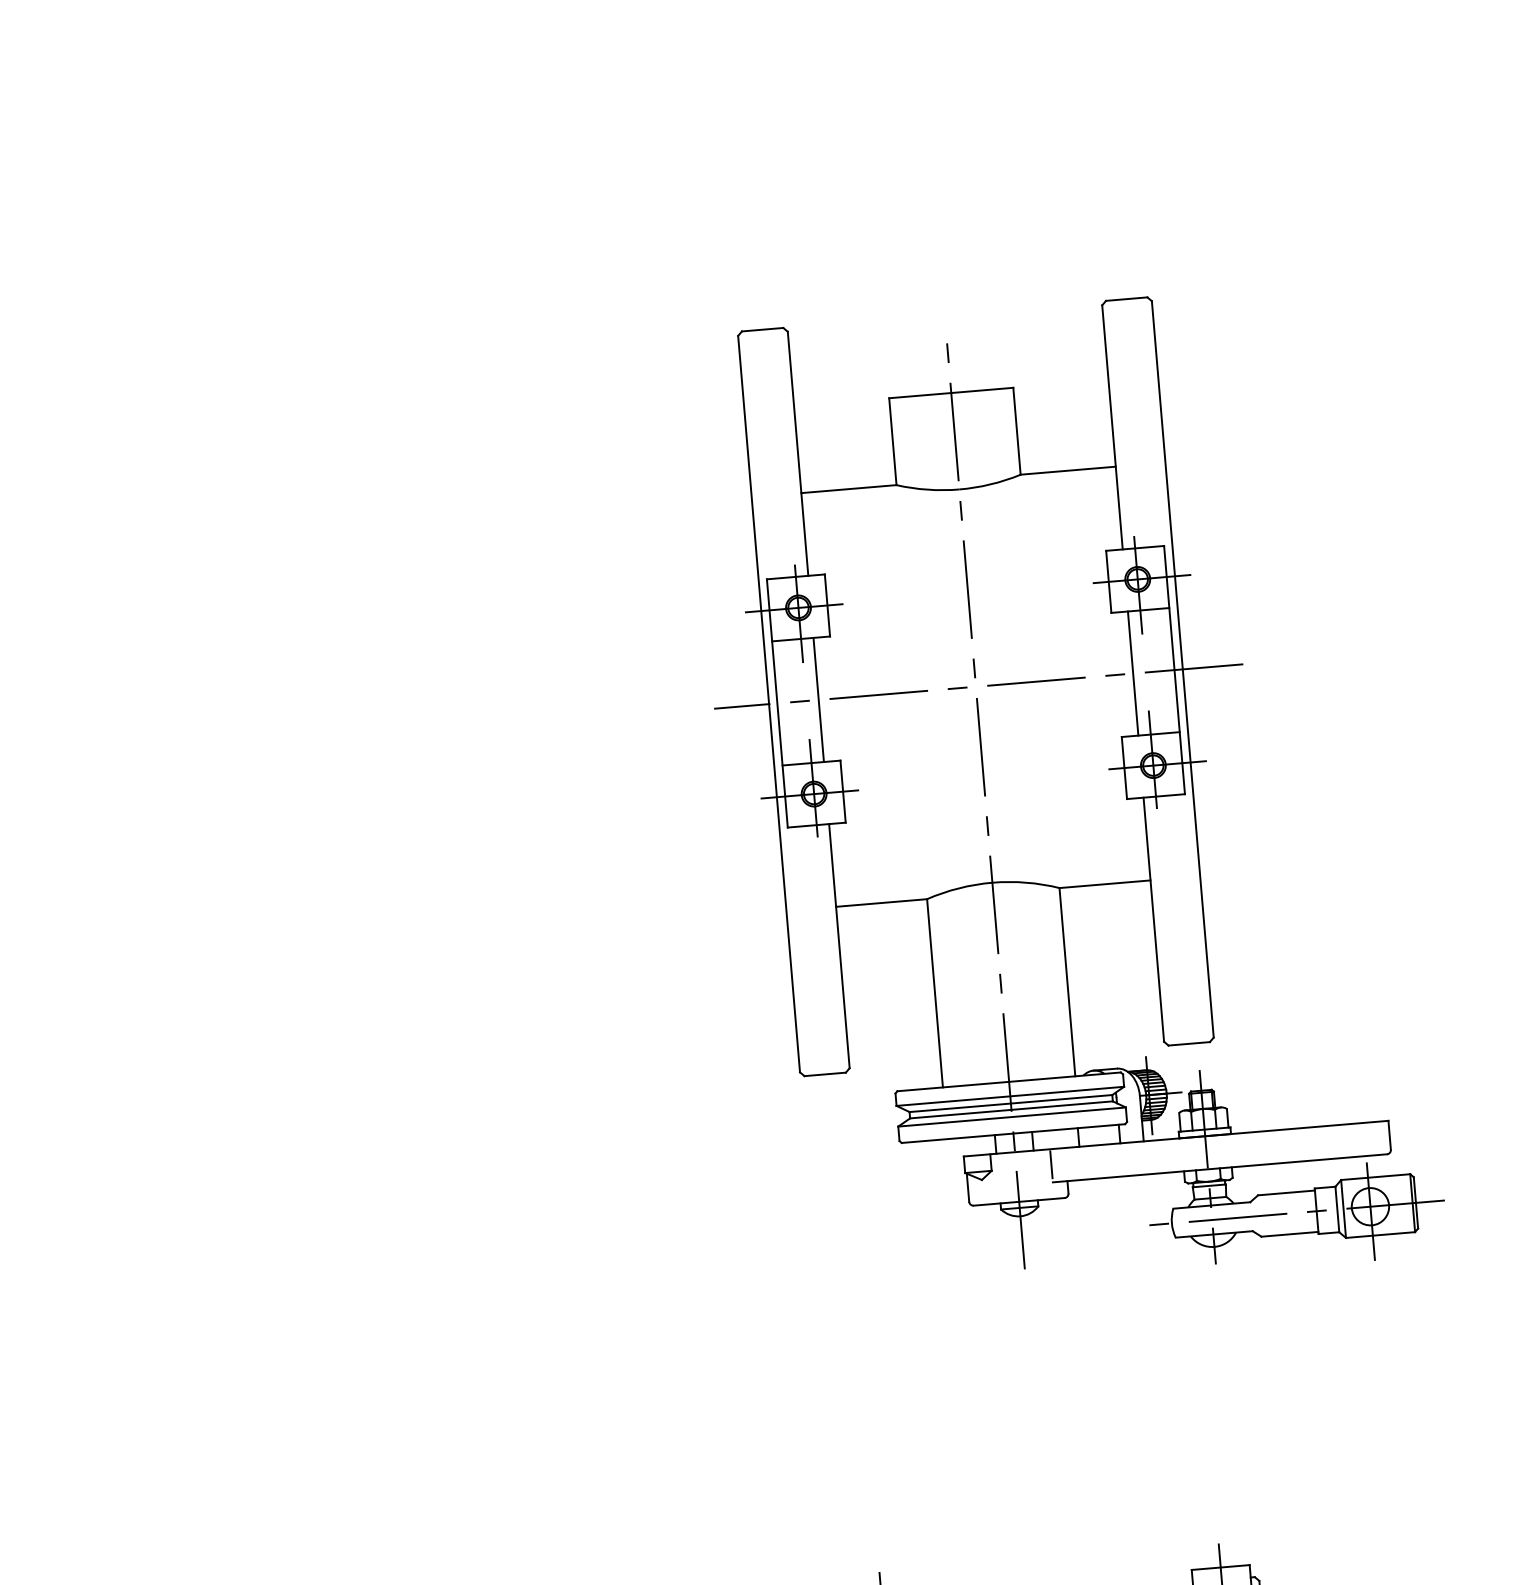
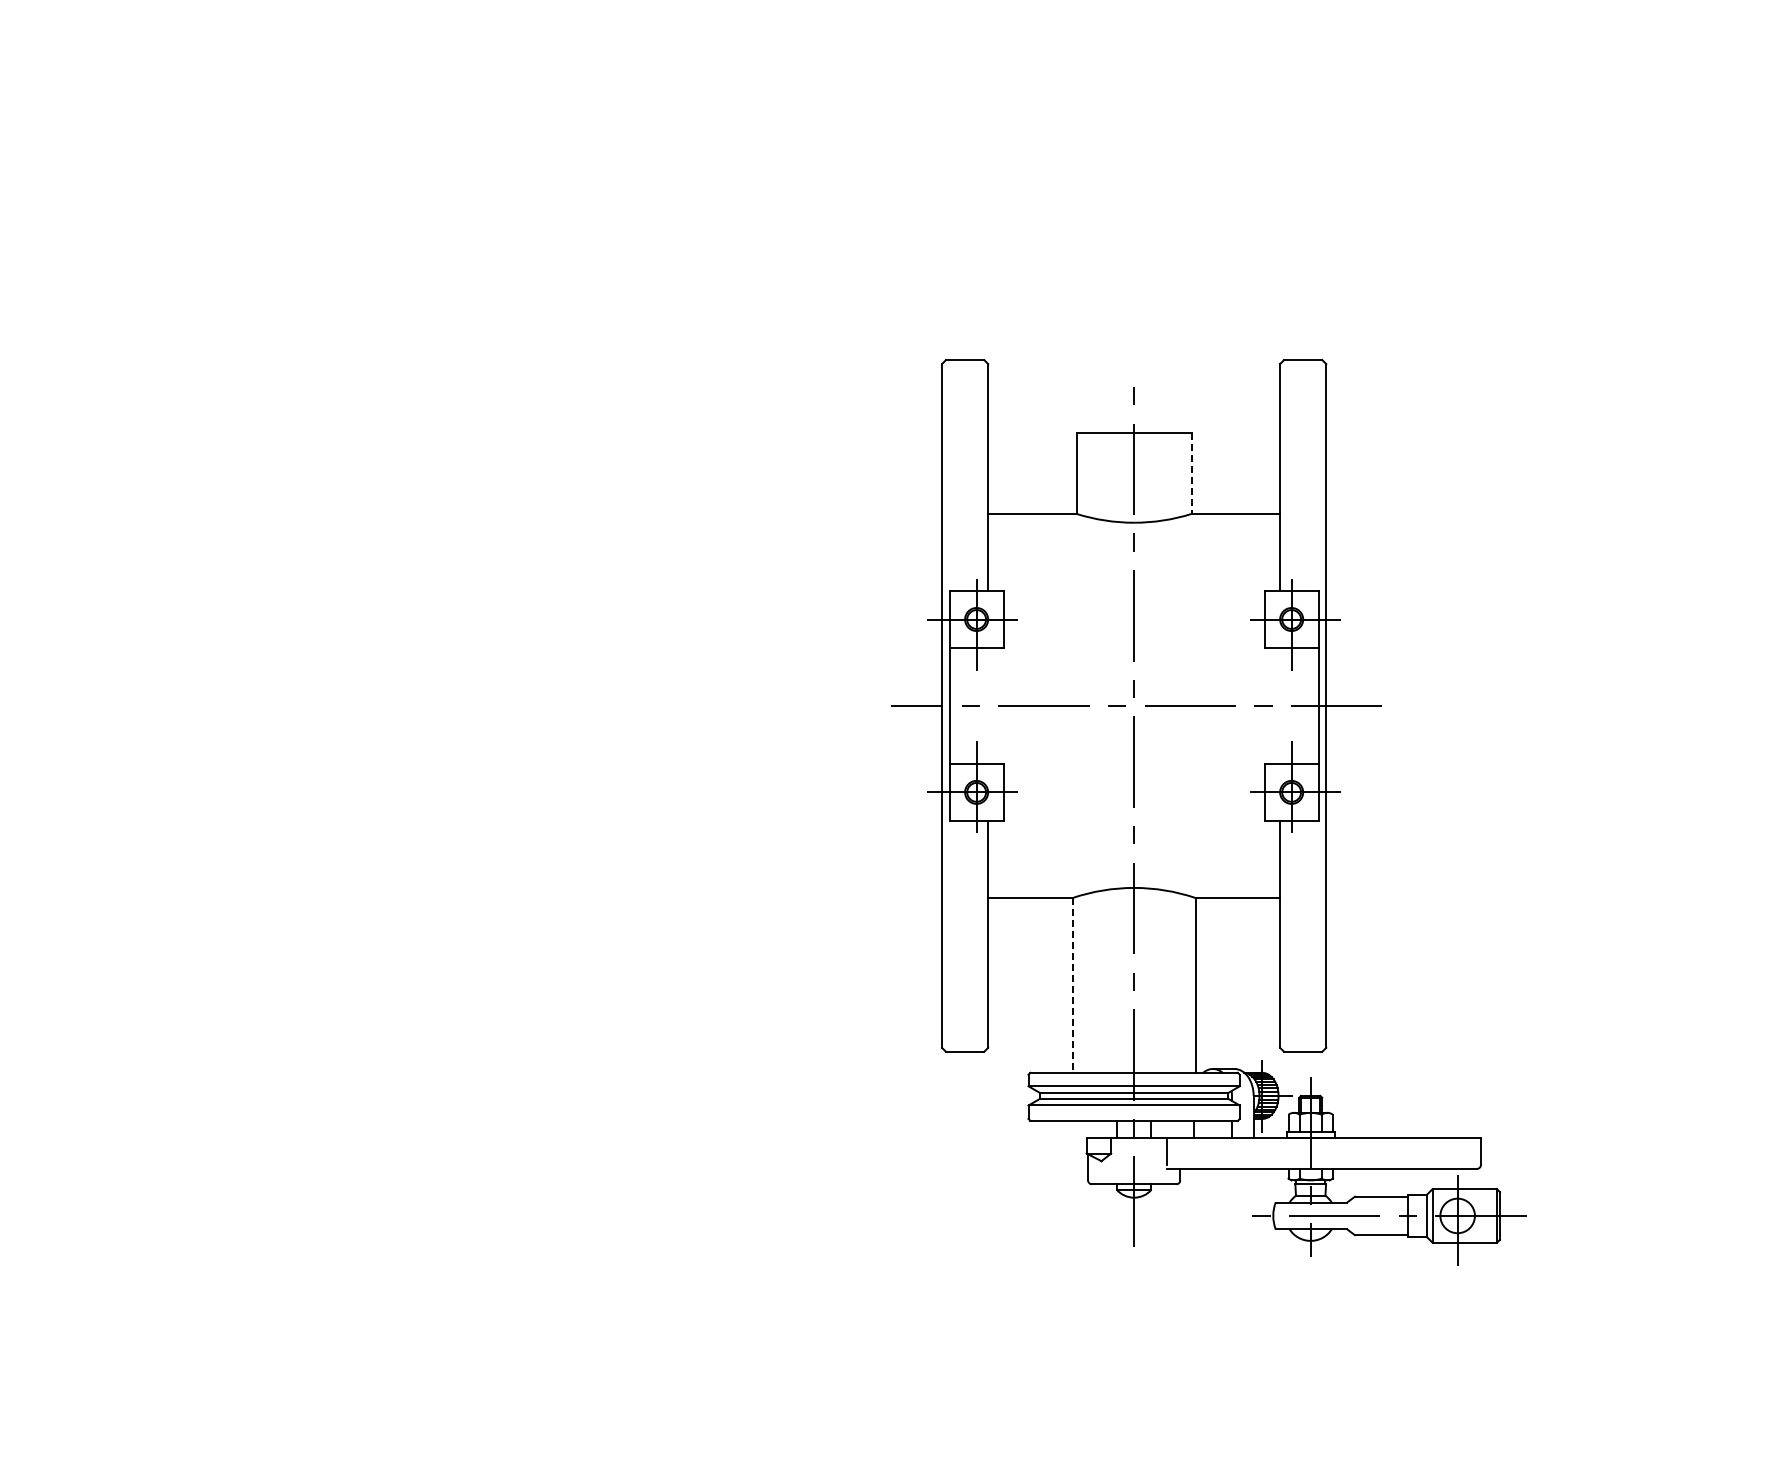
line: (1016, 432) -> (1191, 474), solid -> dashed
line: (1133, 673) -> (1280, 705), removed
line: (819, 699) -> (988, 705), removed
line: (934, 993) -> (1072, 985), solid -> dashed

